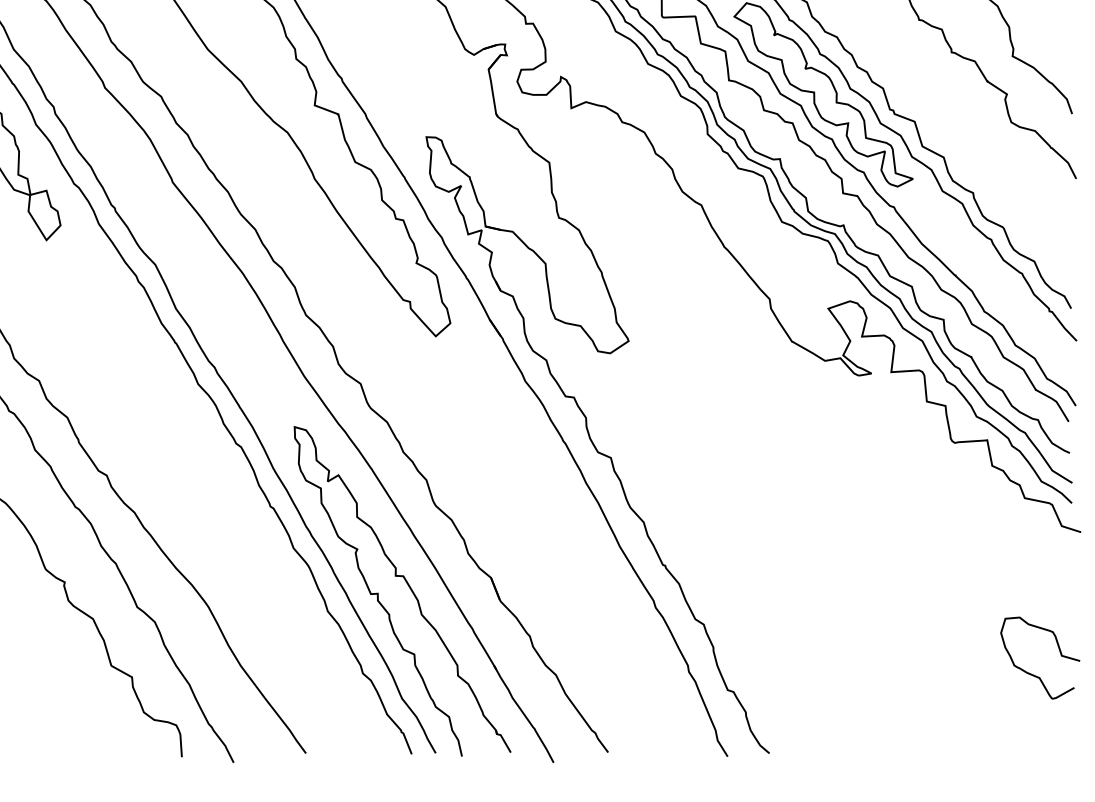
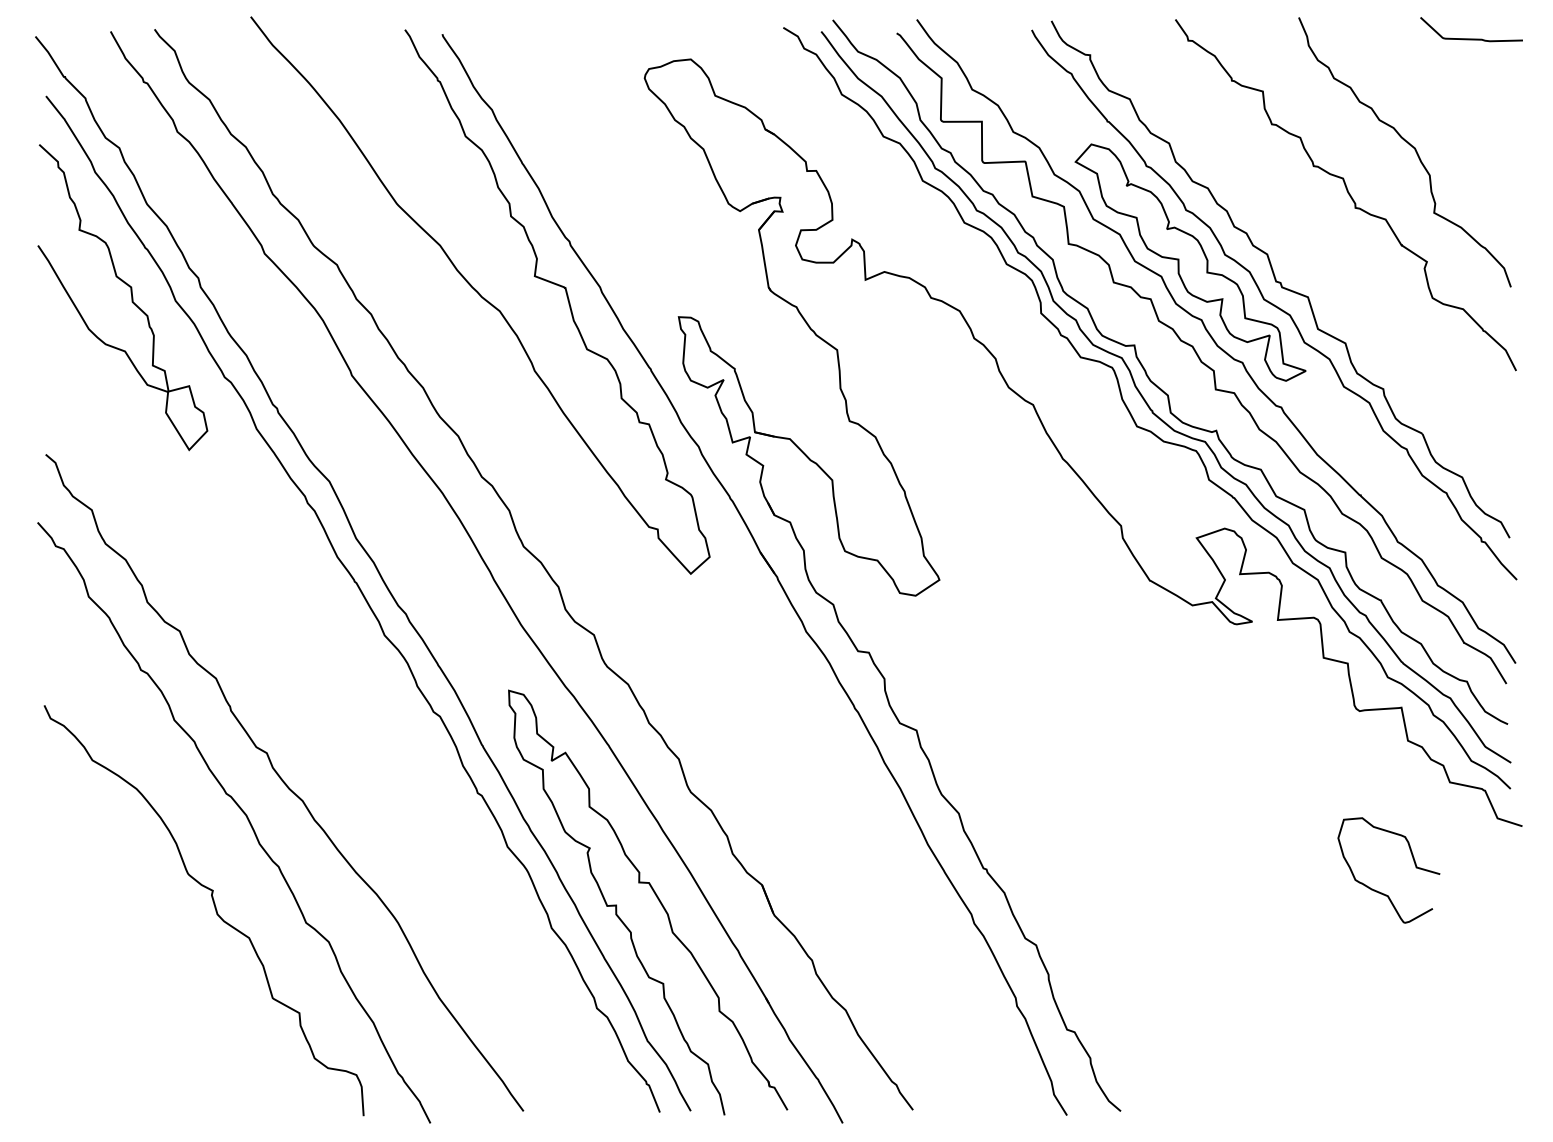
curve: (1035, 675) -> (1382, 892), moved

